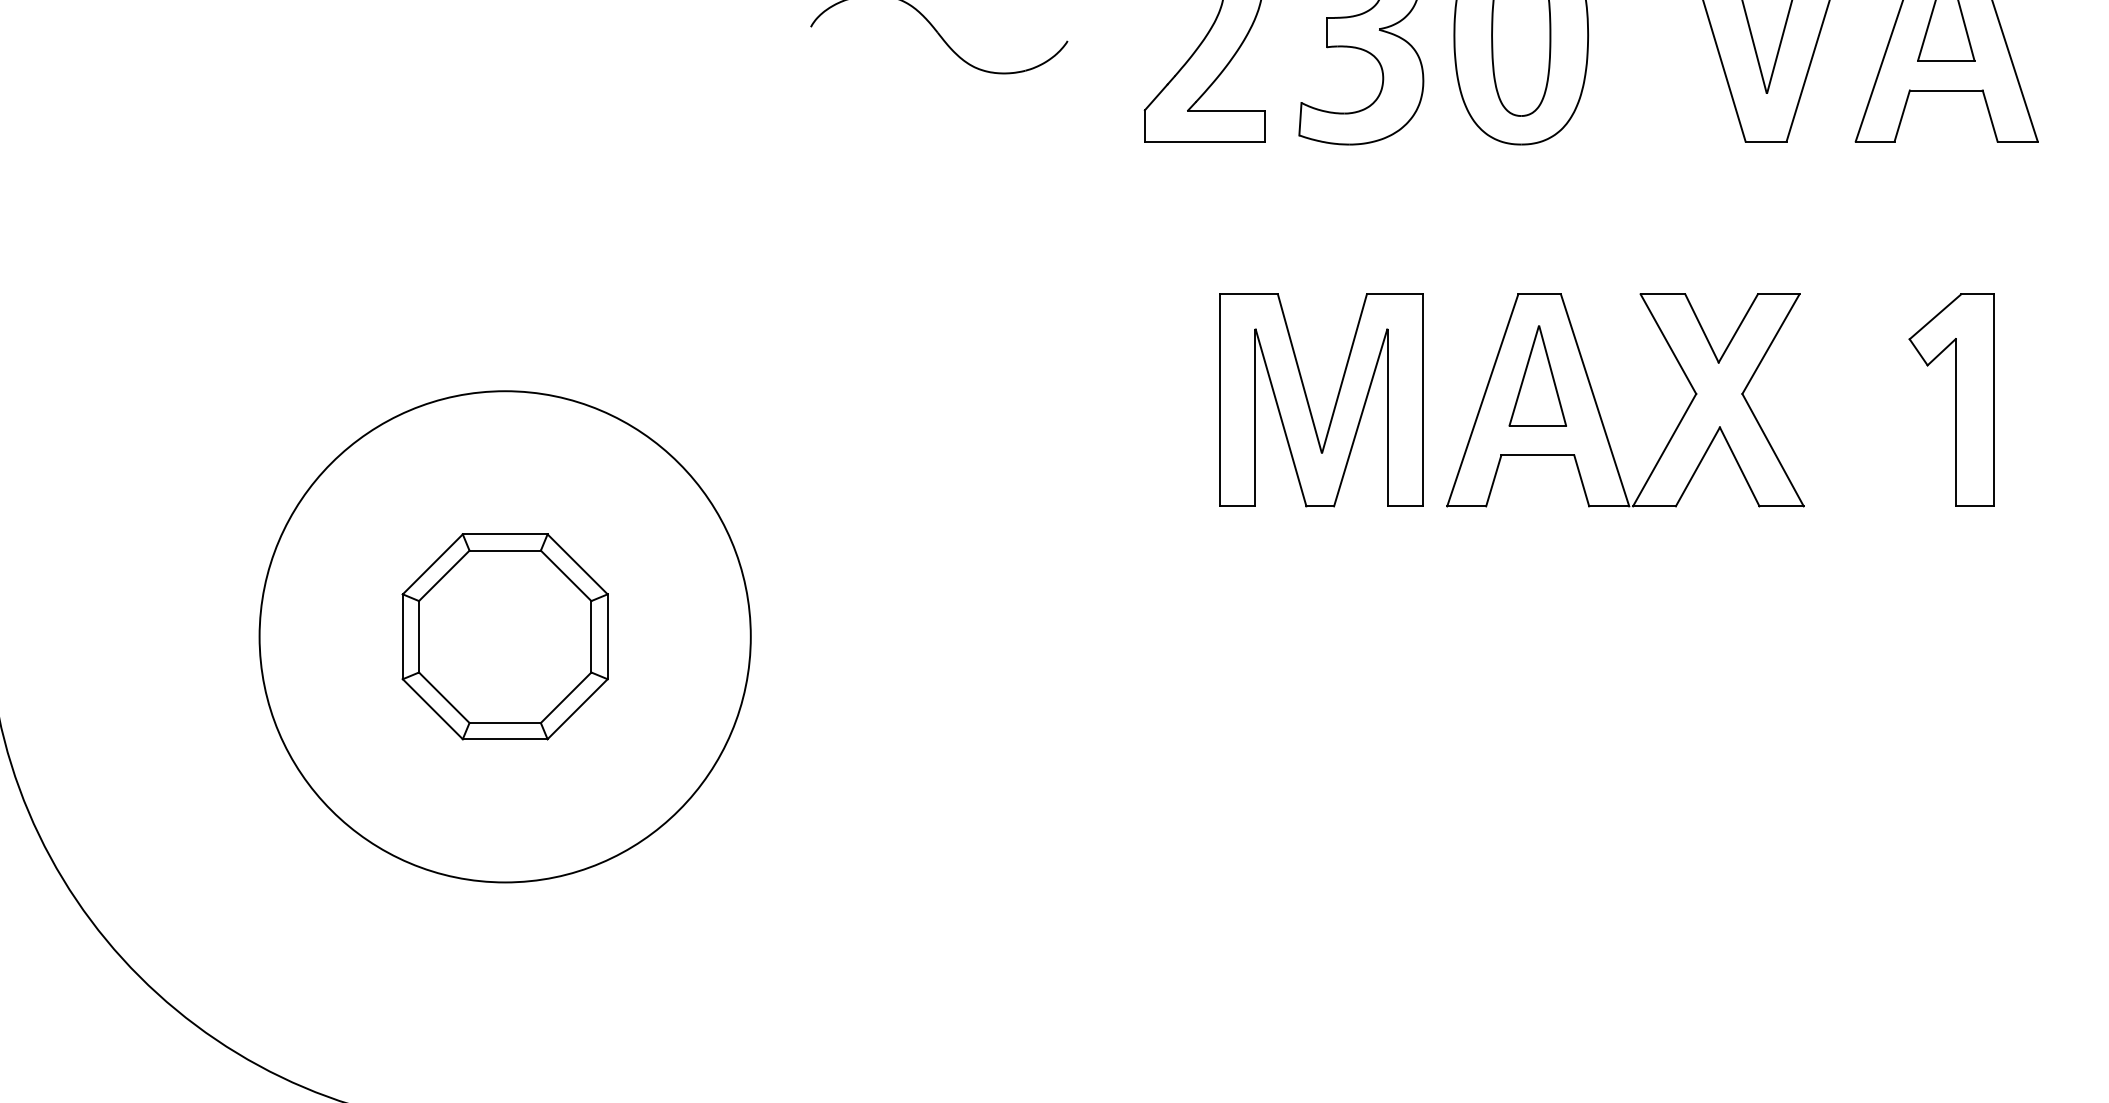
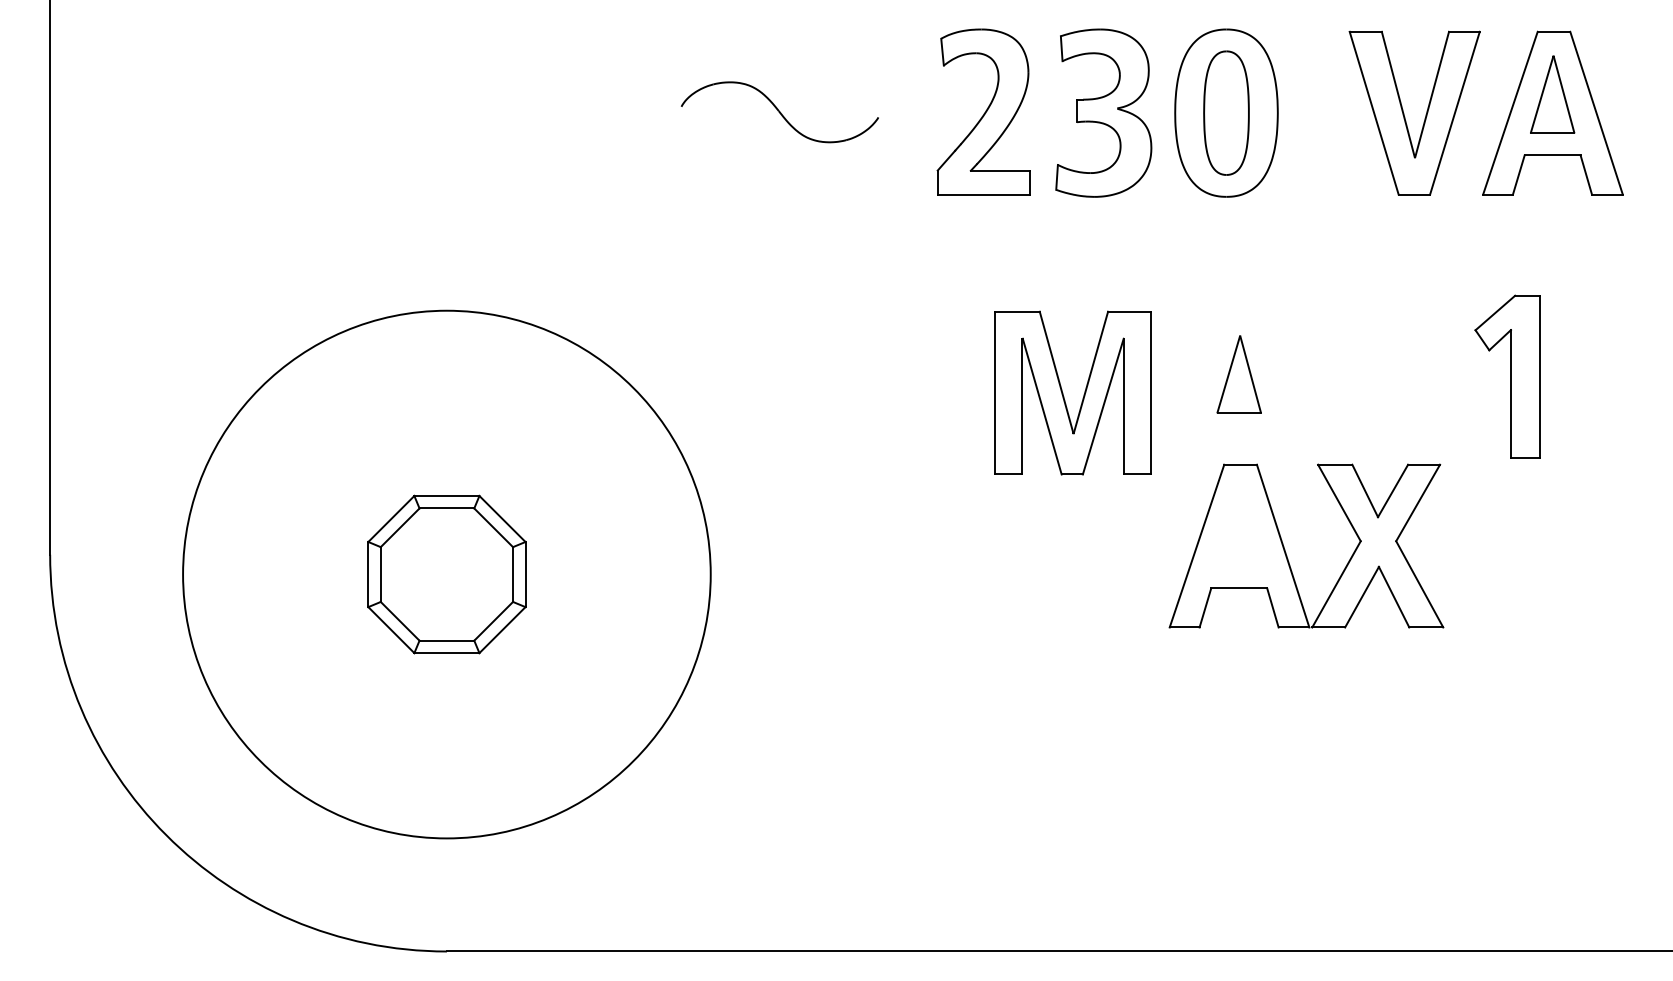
part: (1951, 399) -> (1507, 376), moved
part: (1599, 408) -> (1286, 552), moved
circle: (504, 636) -> (446, 574), size x1.4

